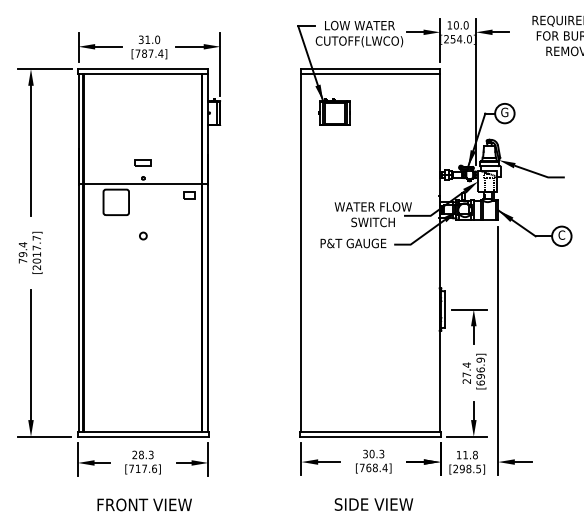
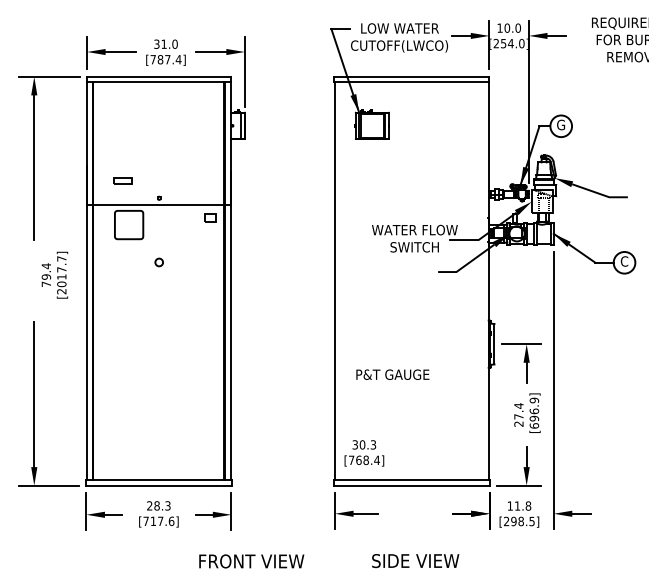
part: (142, 162) -> (122, 180), moved
text: (353, 243) -> (392, 374), moved
text: (30, 252) -> (54, 274), moved
text: (373, 461) -> (364, 453), moved
text: (144, 504) -> (251, 561), moved

